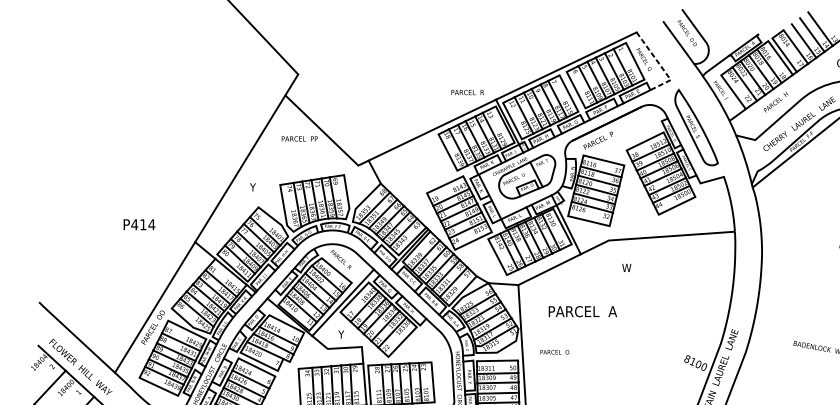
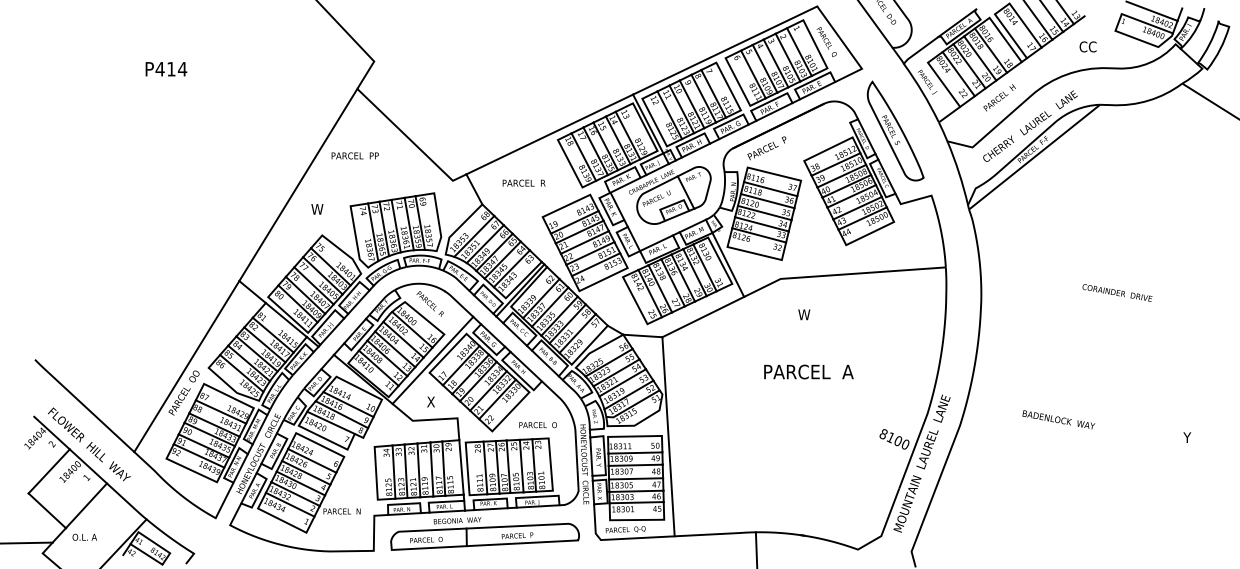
line: (660, 66) -> (848, 50), dashed -> solid
text: (467, 92) -> (523, 182), moved
text: (299, 138) -> (354, 155), moved
text: (254, 187) -> (317, 209), Y -> W
text: (139, 224) -> (166, 69), moved
text: (582, 311) -> (808, 371), moved
text: (341, 334) -> (430, 401), Y -> X
text: (554, 352) -> (537, 425), moved

